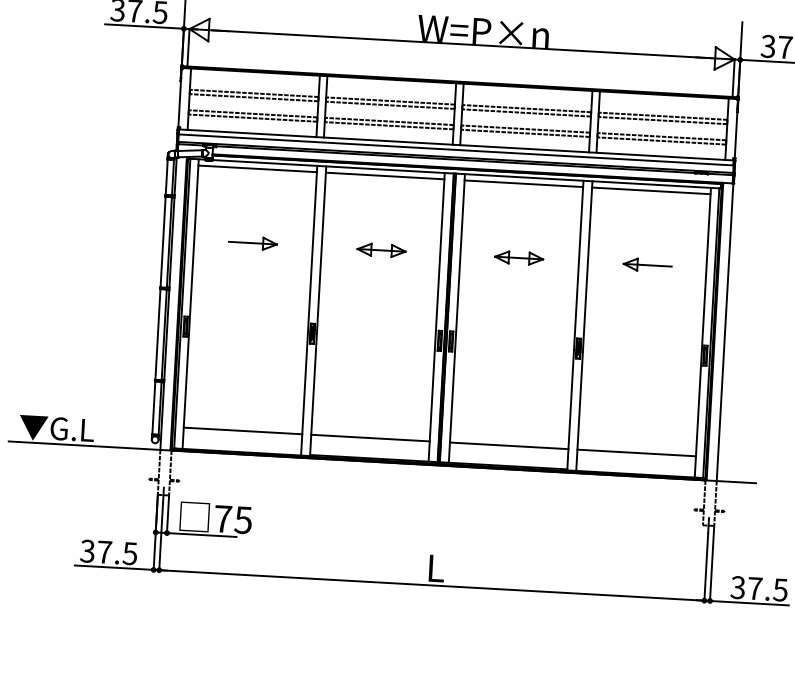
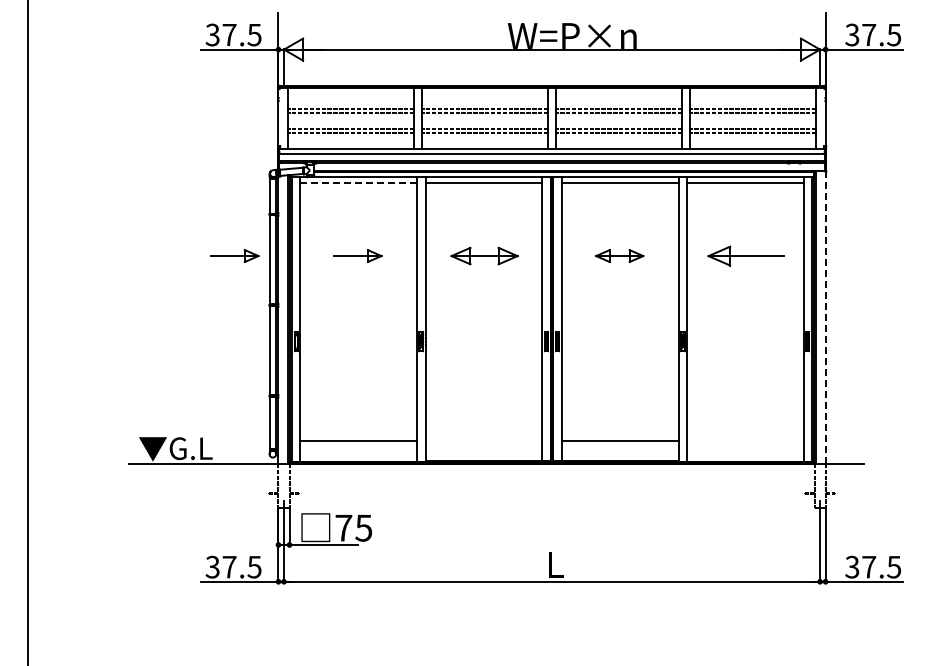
line: (256, 168) -> (357, 182), solid -> dashed
part: (127, 235) -> (234, 255), added
part: (380, 249) -> (483, 255), size x1.4
part: (647, 264) -> (745, 255), size x1.6
line: (724, 333) -> (825, 318), solid -> dashed
line: (370, 437) -> (483, 440), removed
line: (636, 452) -> (745, 440), removed

